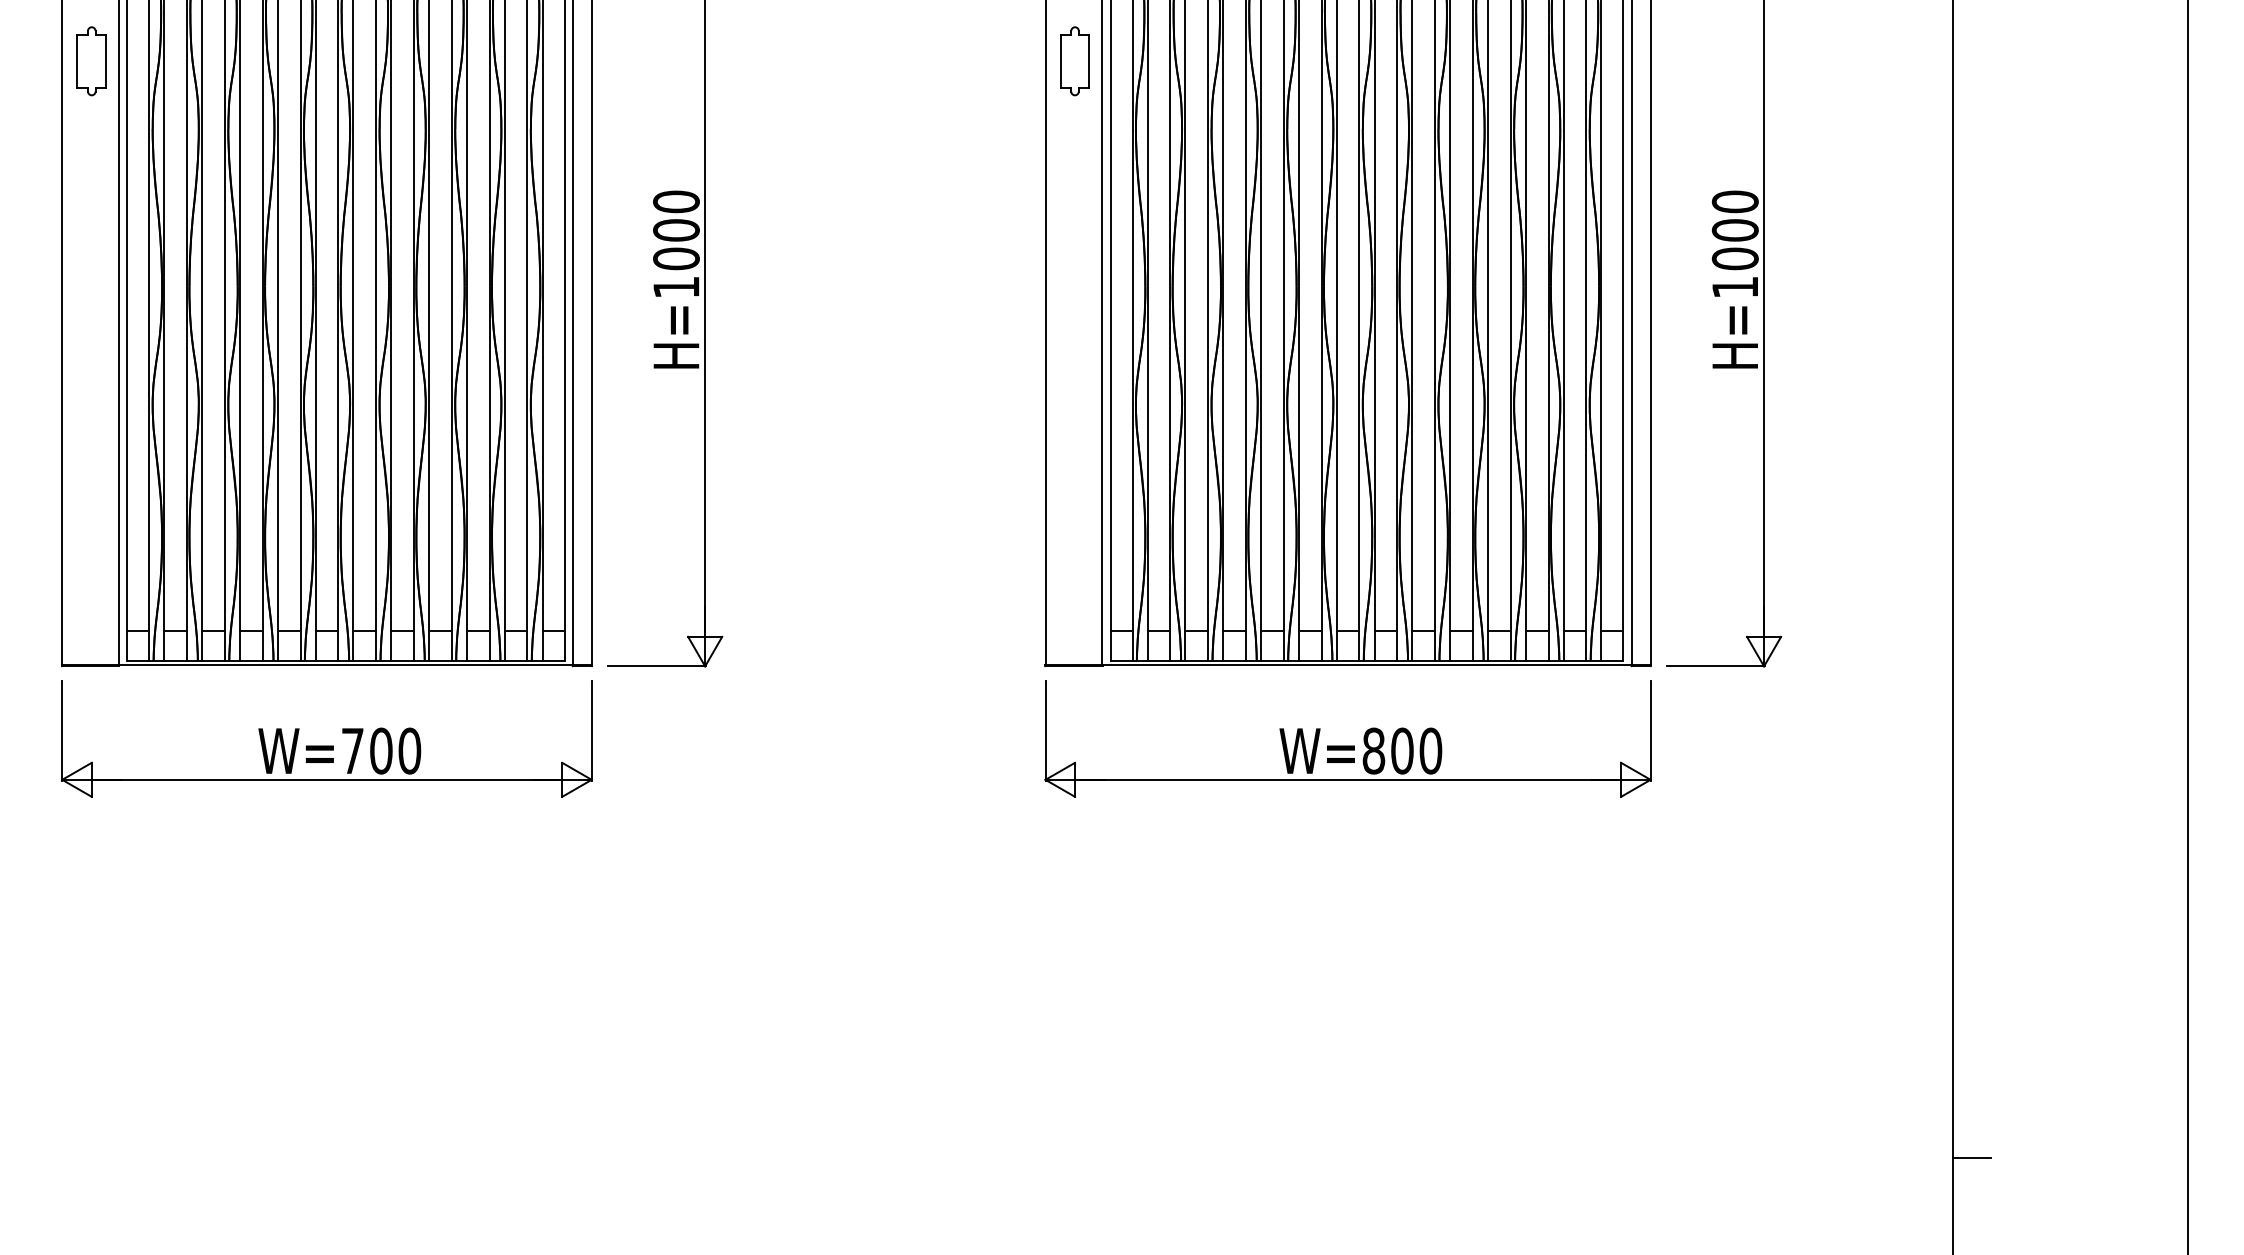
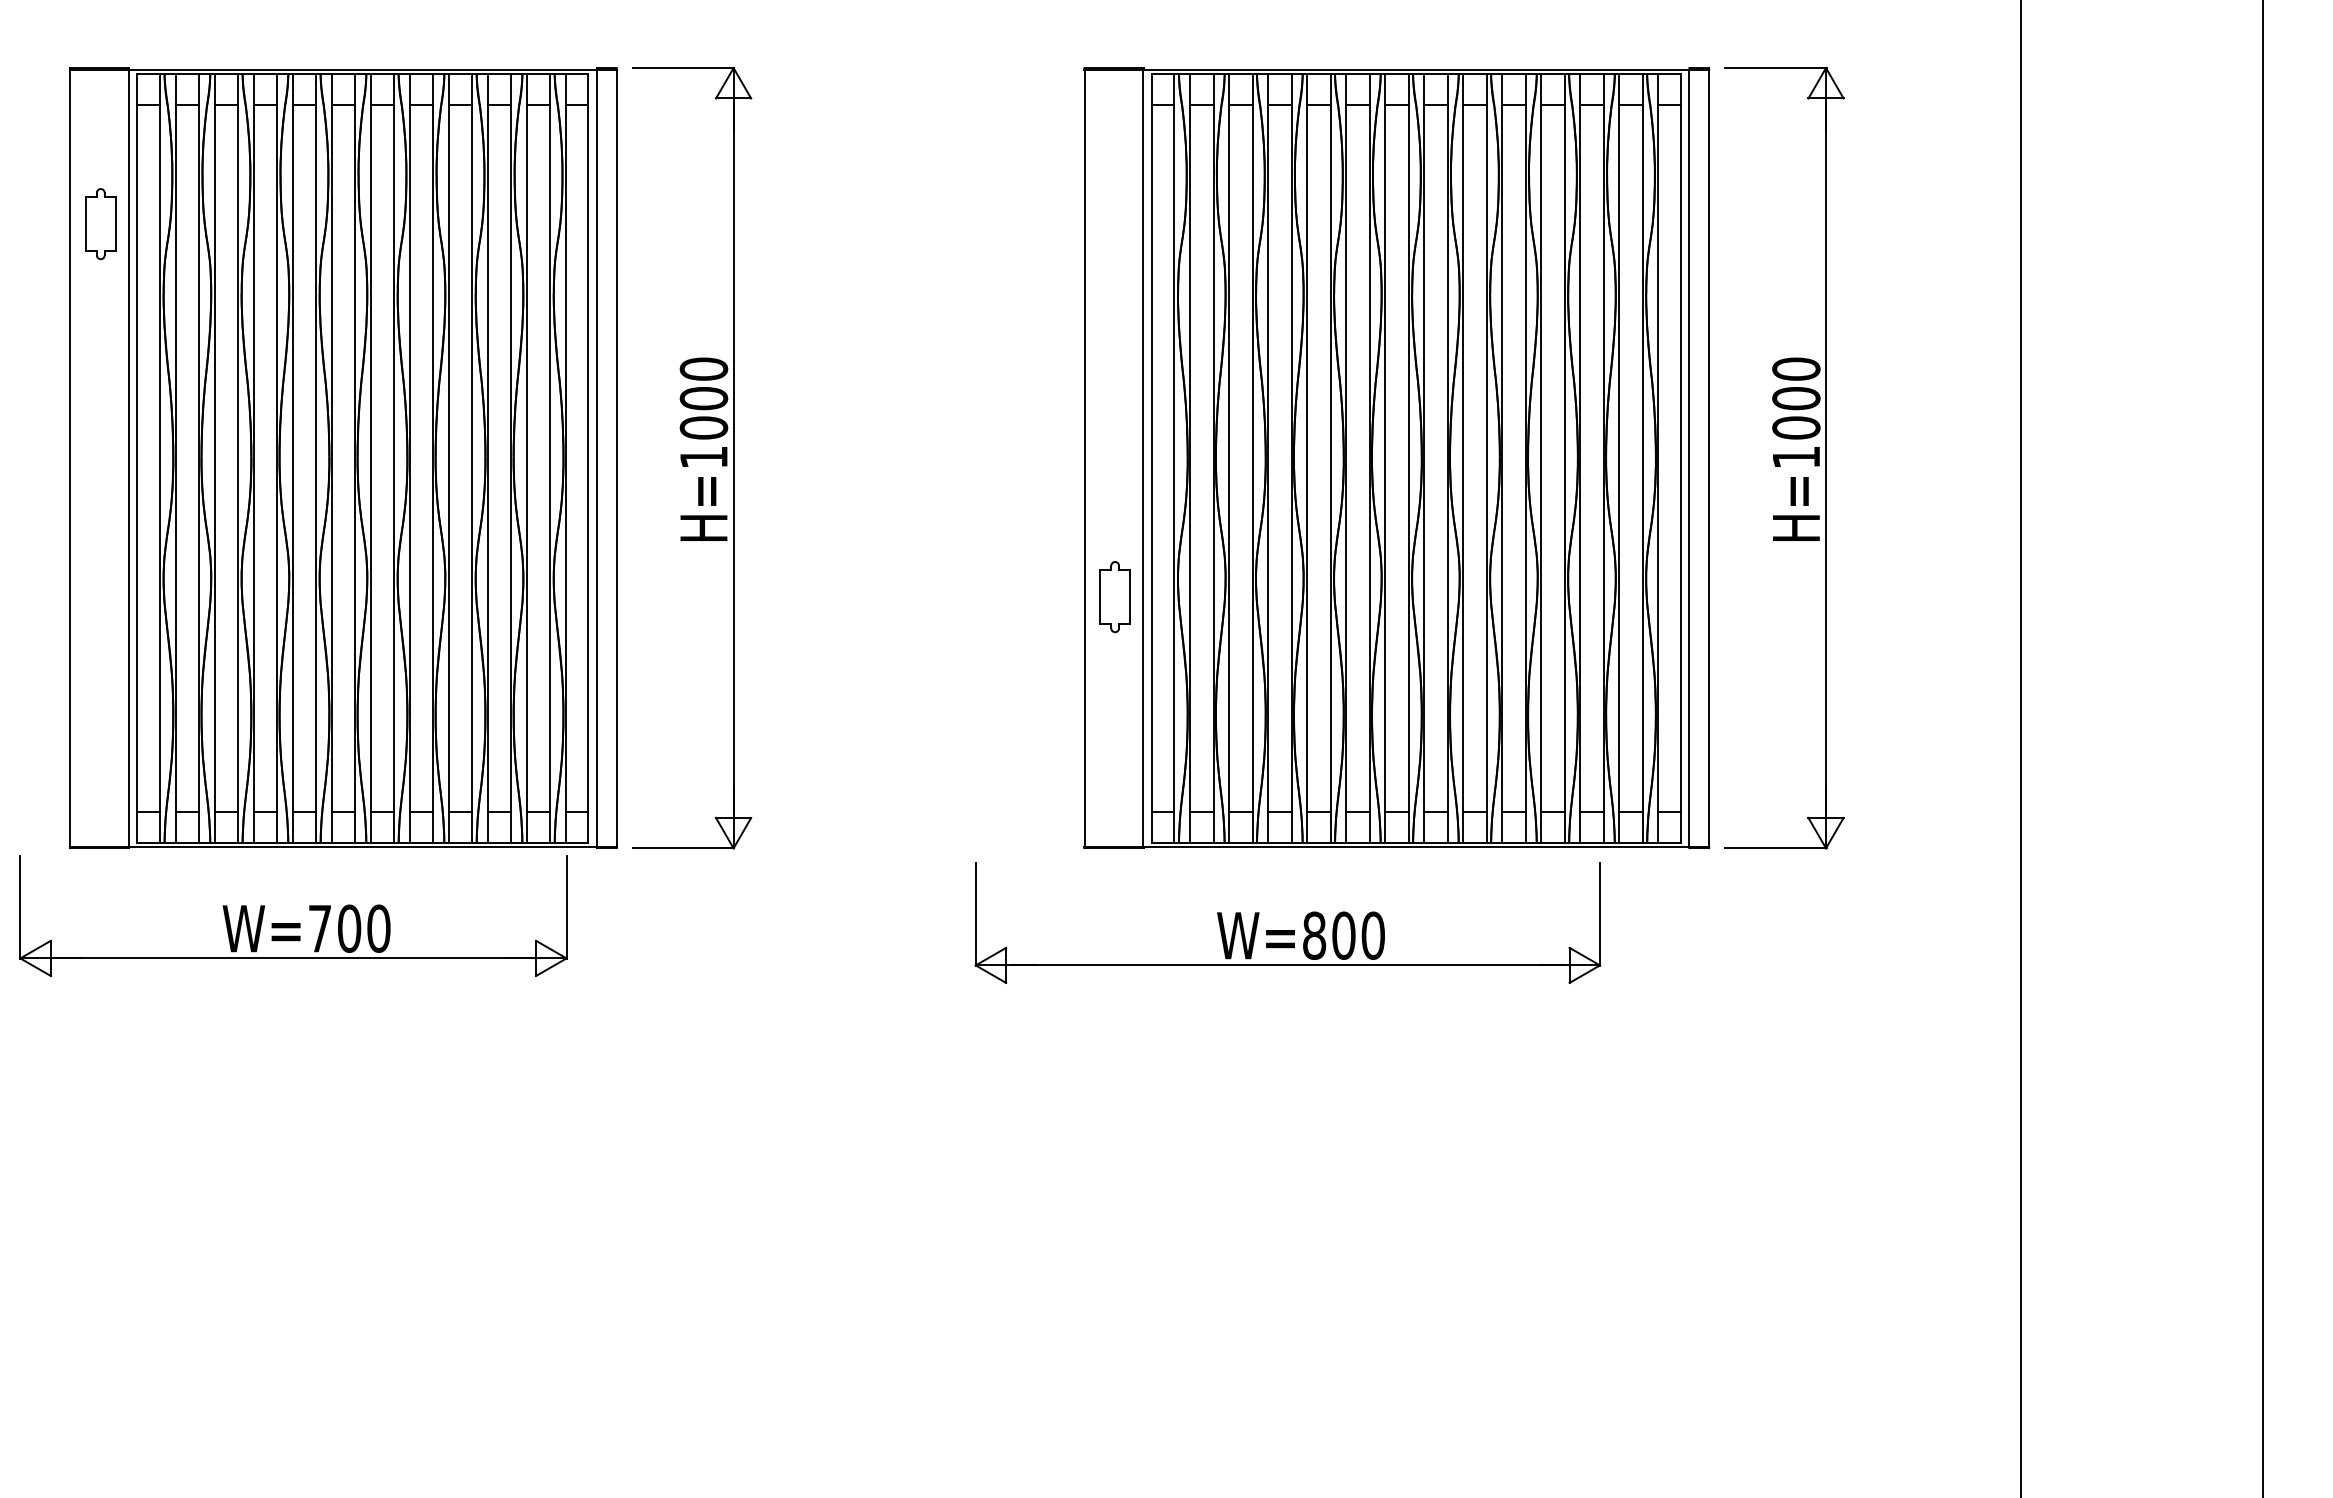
part: (1074, 61) -> (1114, 597), moved
part: (327, 745) -> (293, 923), moved
part: (1347, 745) -> (1287, 930), moved
line: (1971, 1157) -> (2040, 1355), removed

